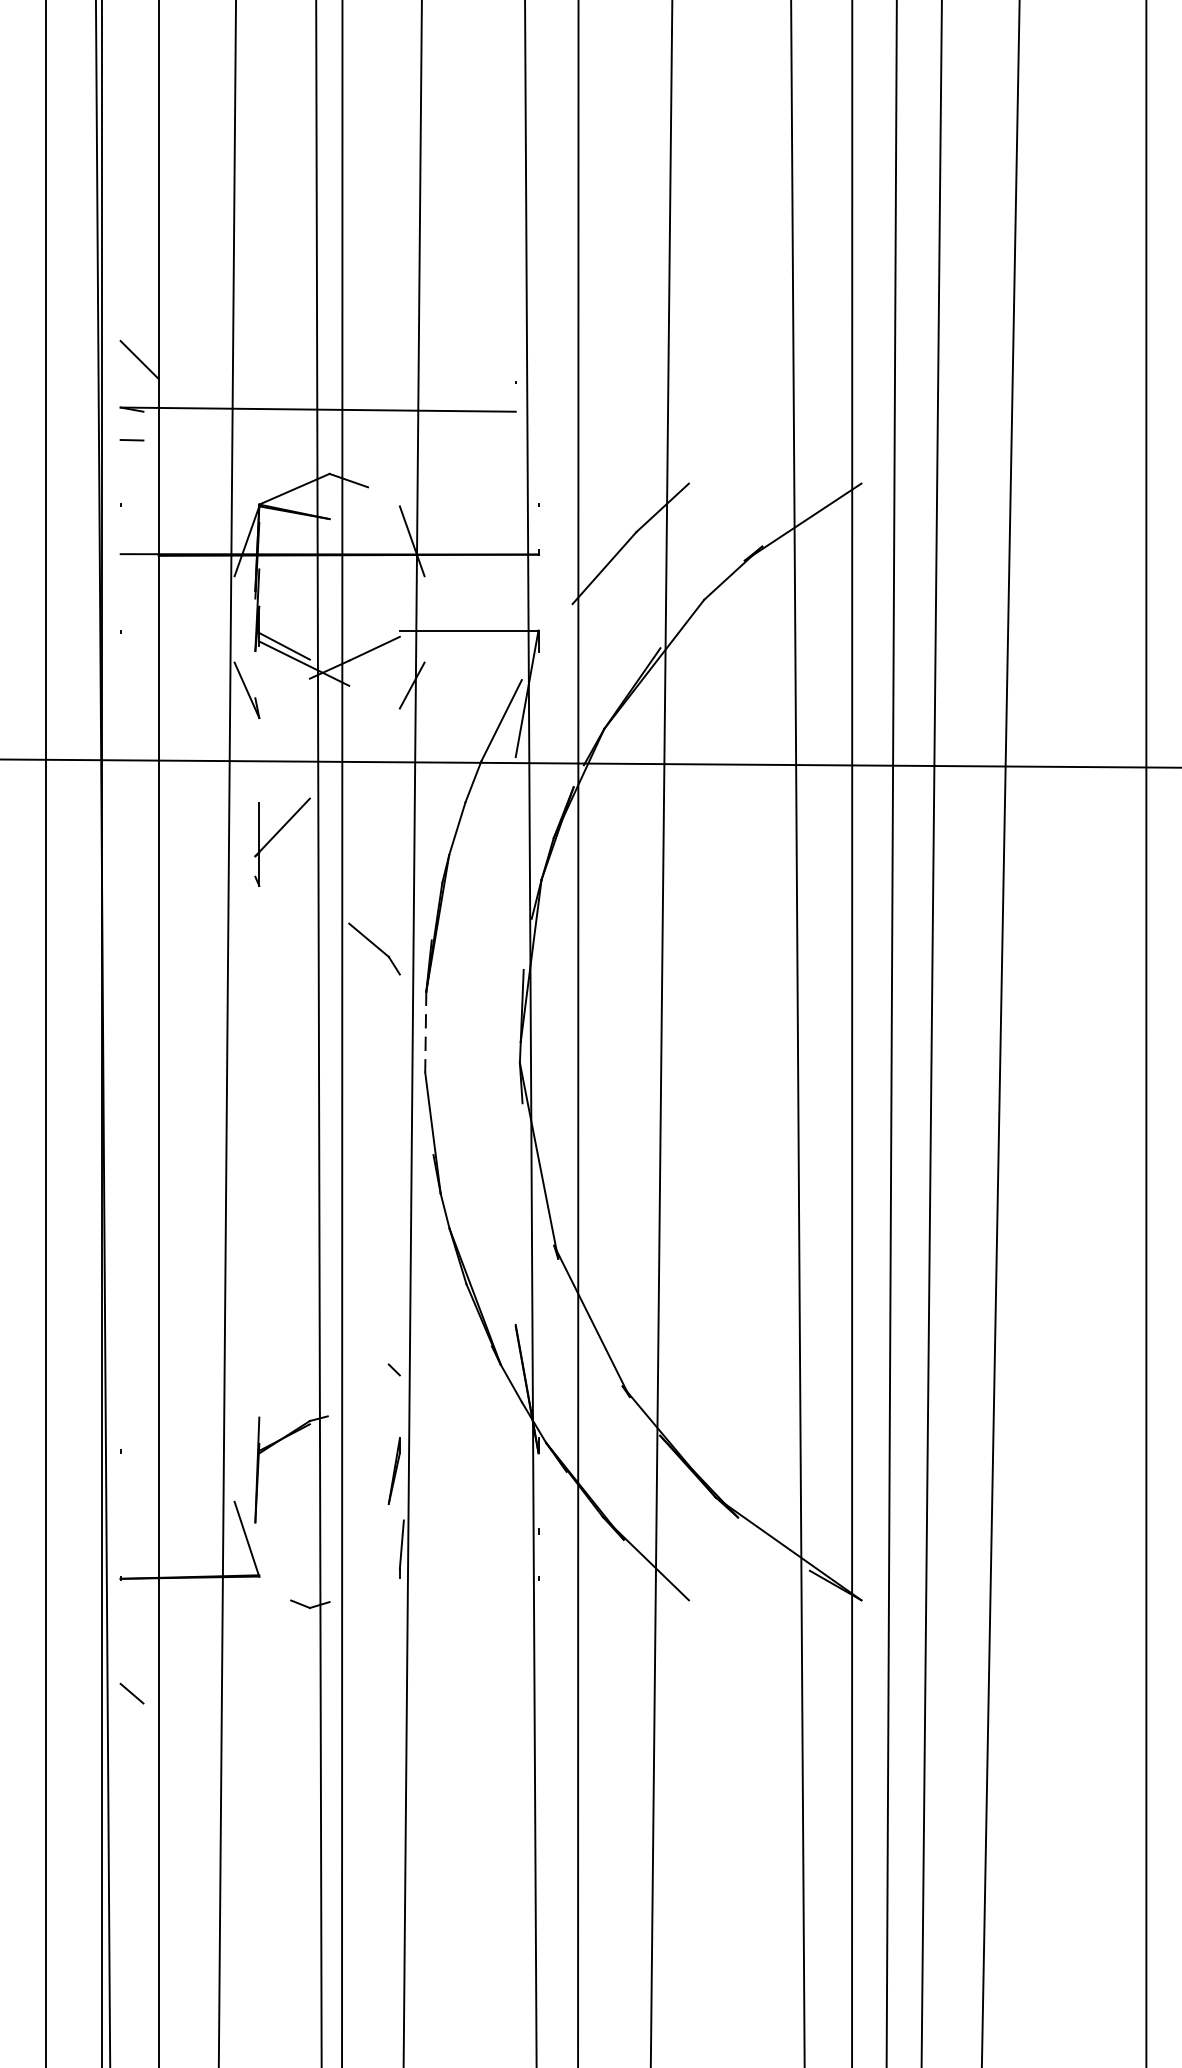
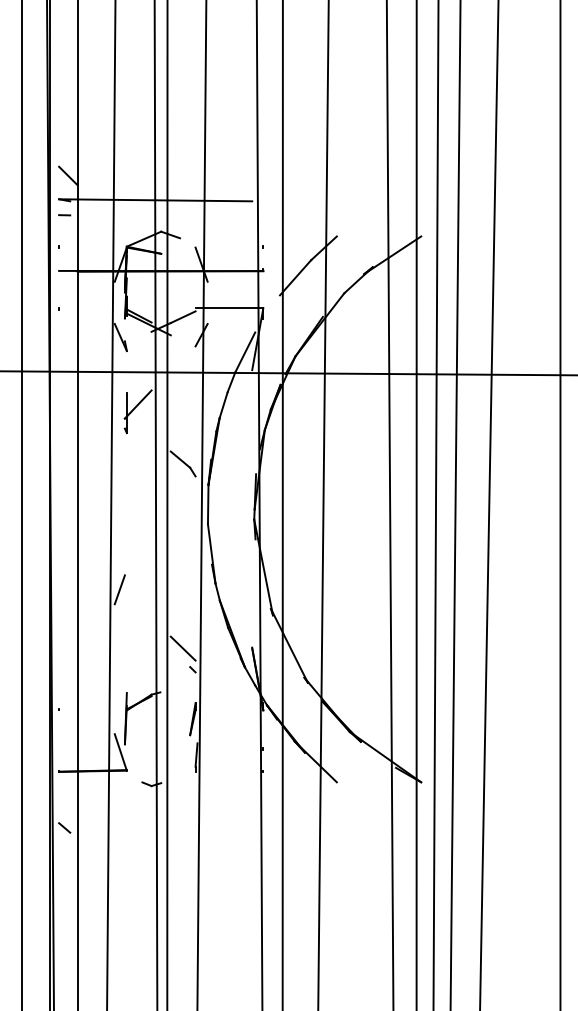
line: (426, 1031) -> (208, 504), dashed -> solid
line: (244, 1205) -> (119, 589), added
line: (373, 1326) -> (182, 648), added

